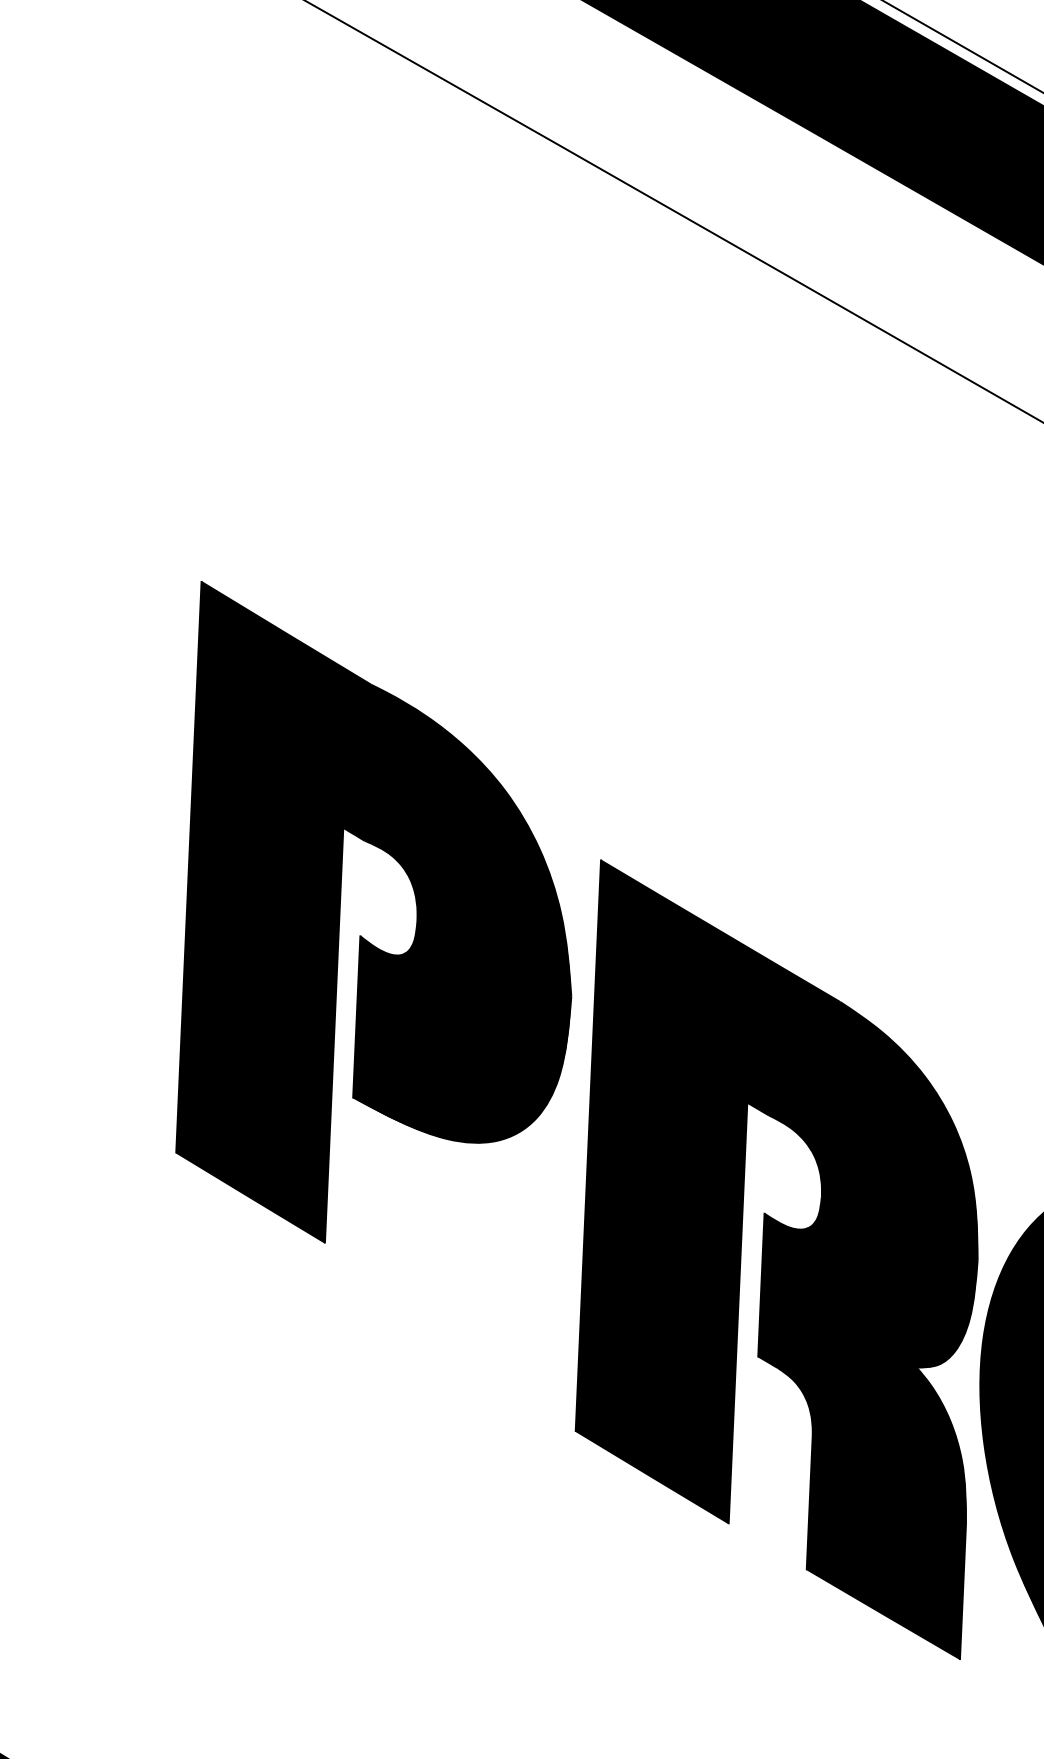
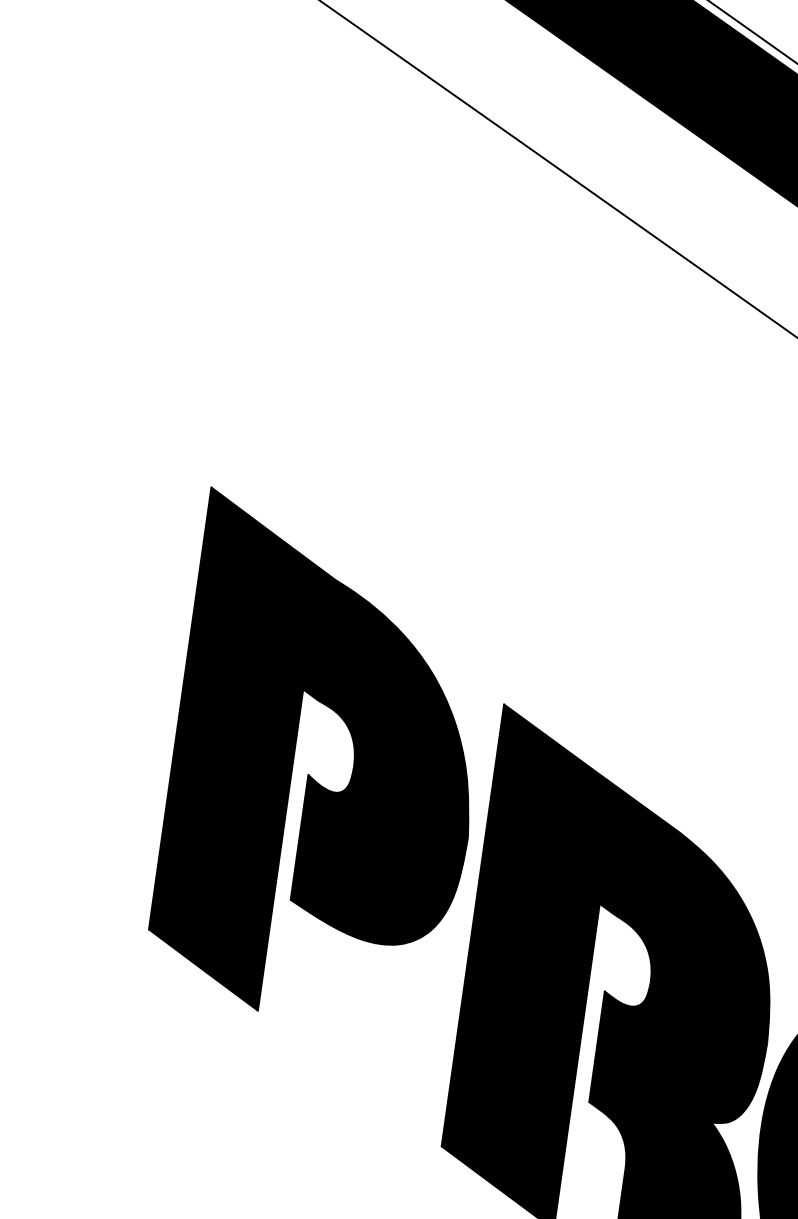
part: (361, 935) -> (309, 774), moved

